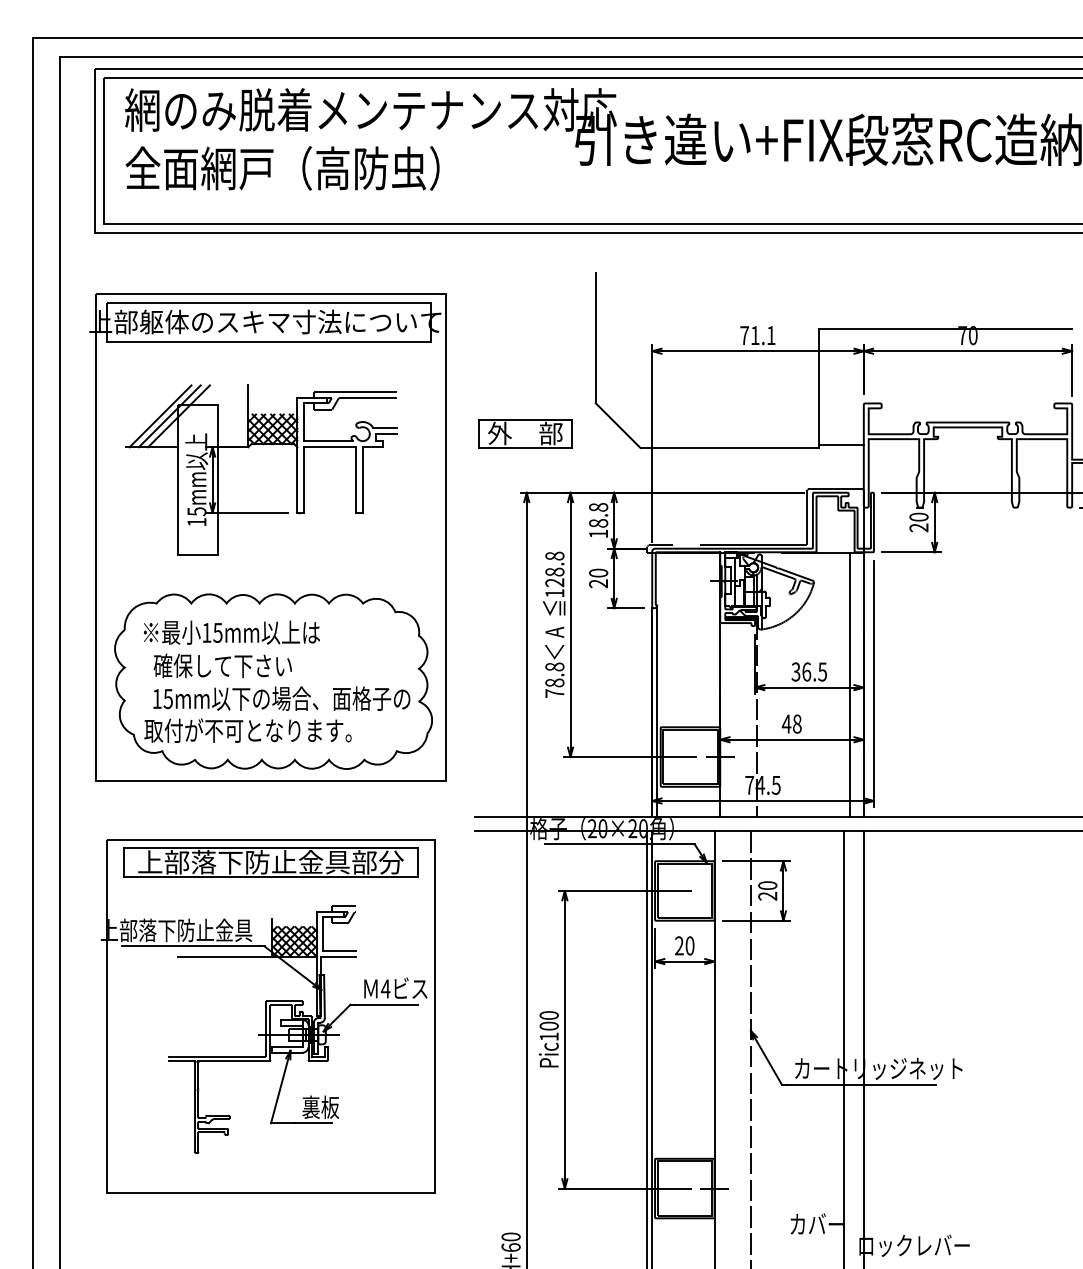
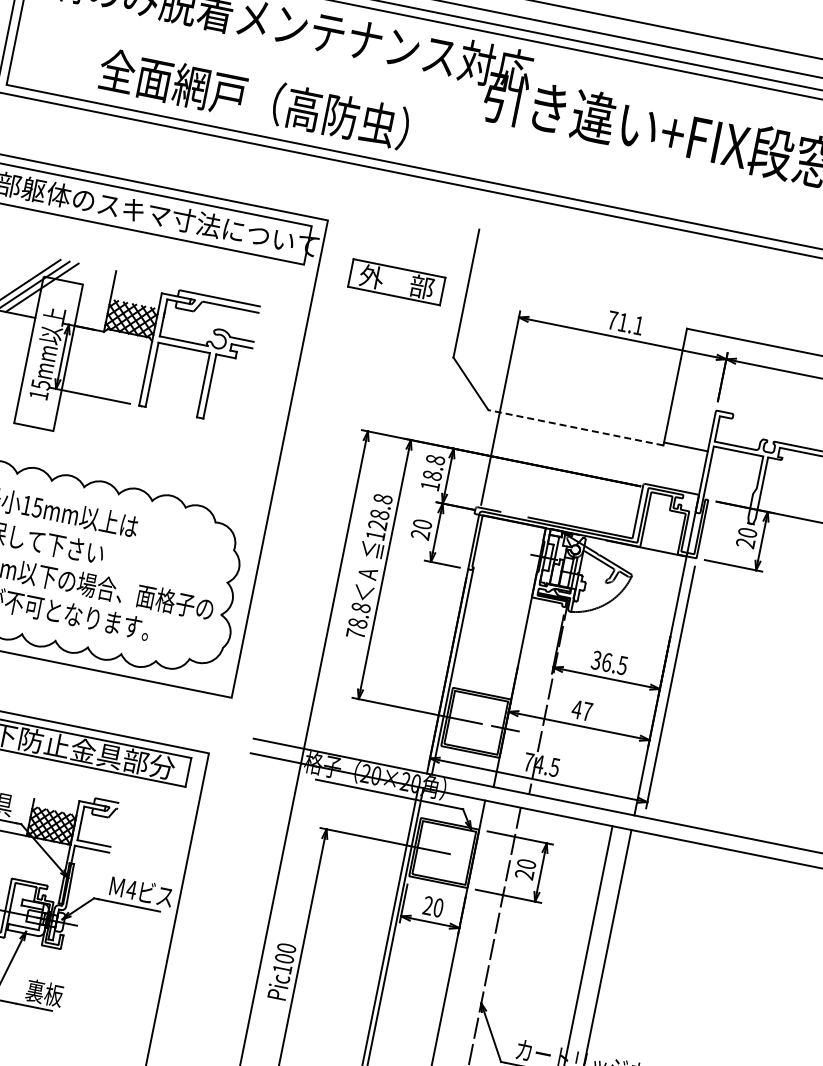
text: (282, 168) -> (254, 99), moved
part: (525, 433) -> (396, 281), moved
line: (729, 448) -> (575, 428), solid -> dashed
line: (850, 684) -> (647, 683), removed
text: (797, 723) -> (587, 711), 48 -> 47

